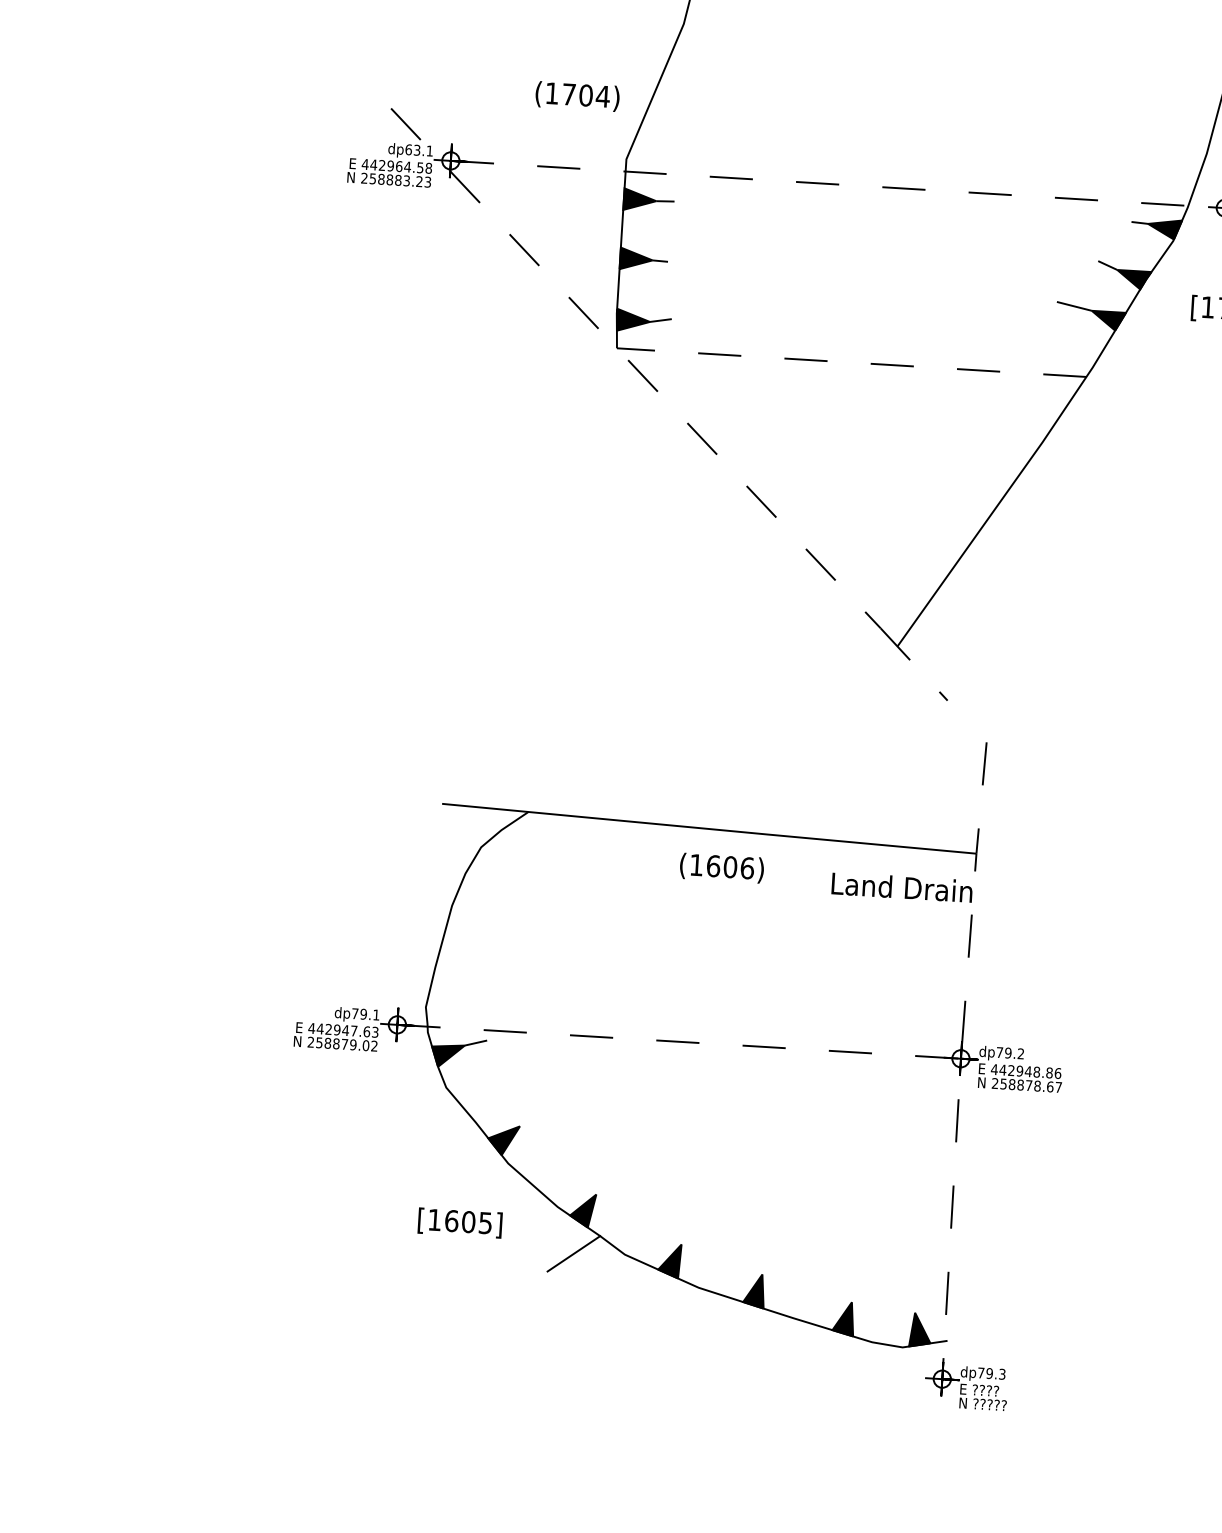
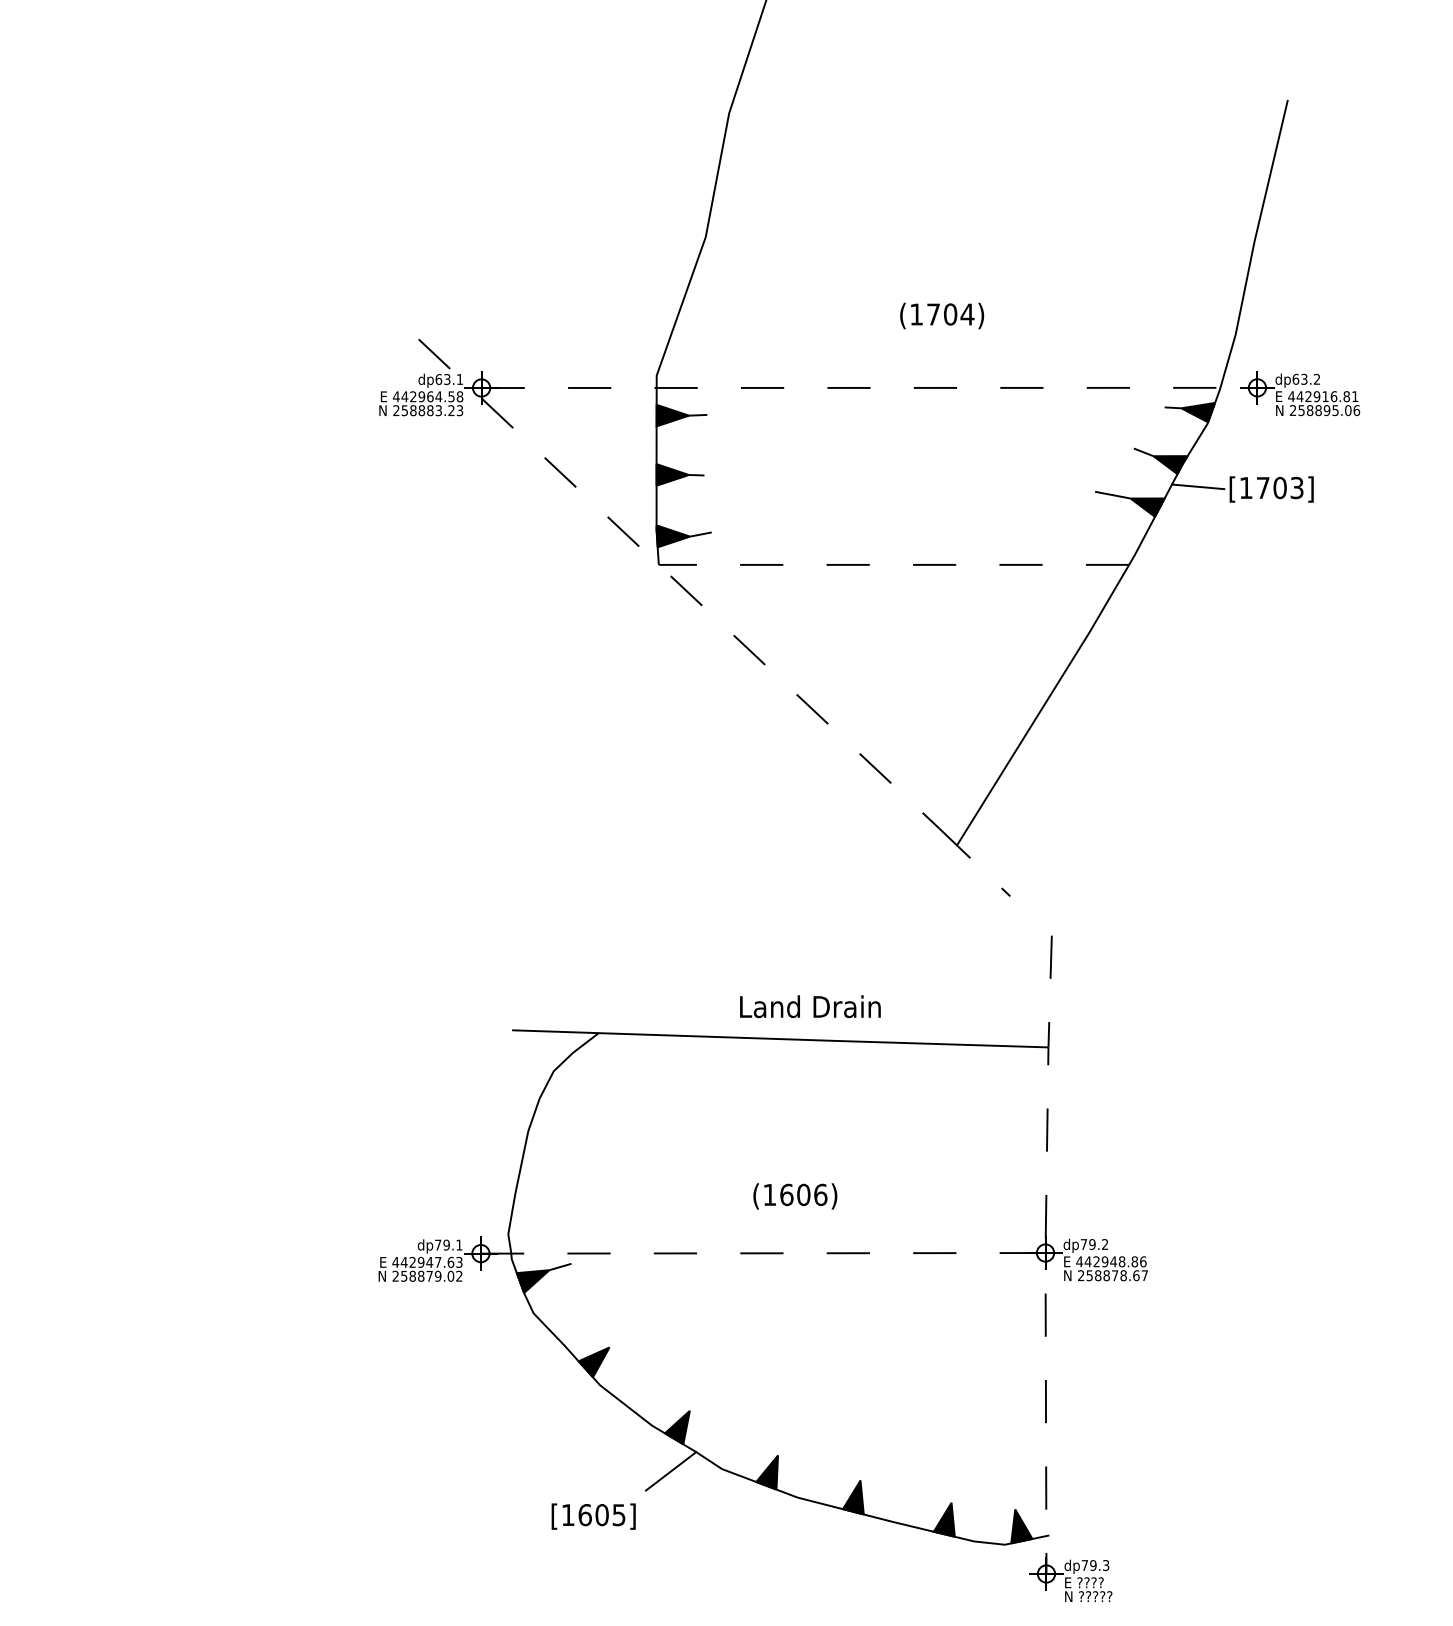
text: (577, 96) -> (942, 315), moved
line: (1160, 302) -> (1198, 486), added
text: (722, 868) -> (795, 1196), moved
text: (902, 887) -> (810, 1006), moved
text: (459, 1222) -> (593, 1516), moved

